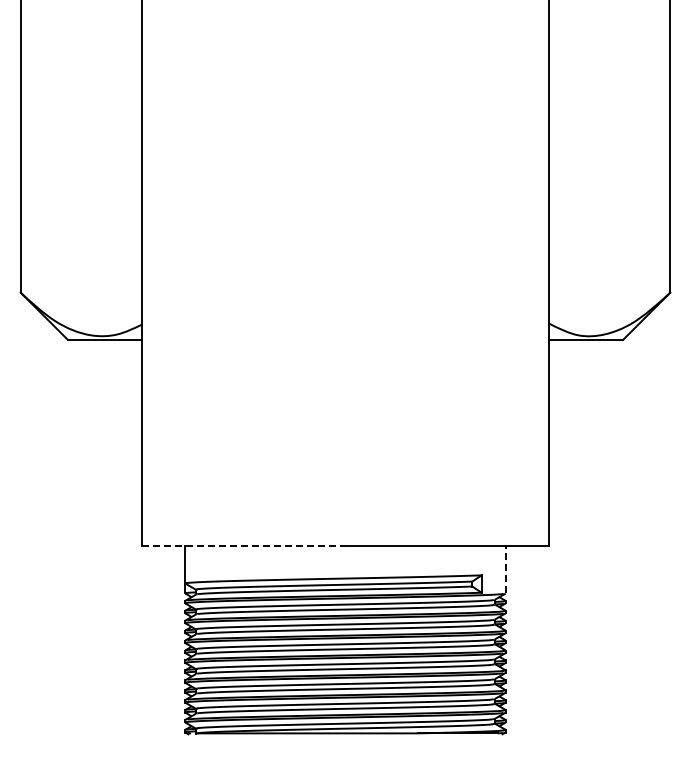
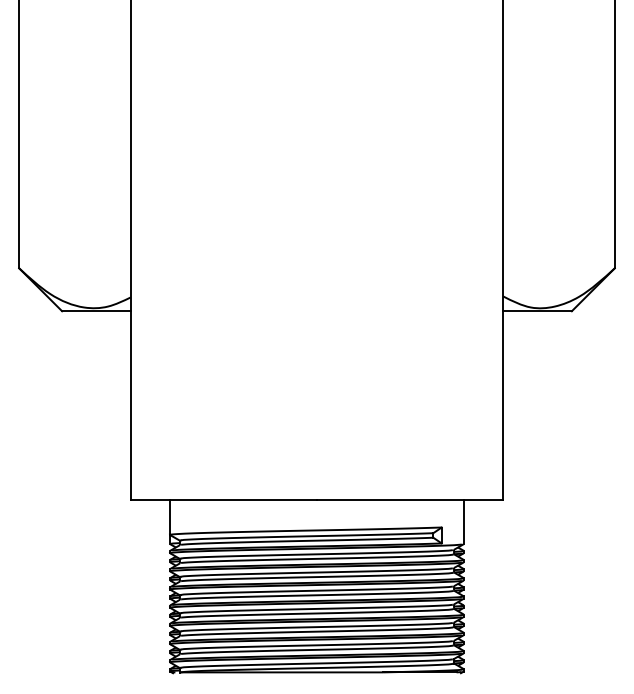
line: (243, 545) -> (223, 500), dashed -> solid
line: (505, 569) -> (463, 522), dashed -> solid

